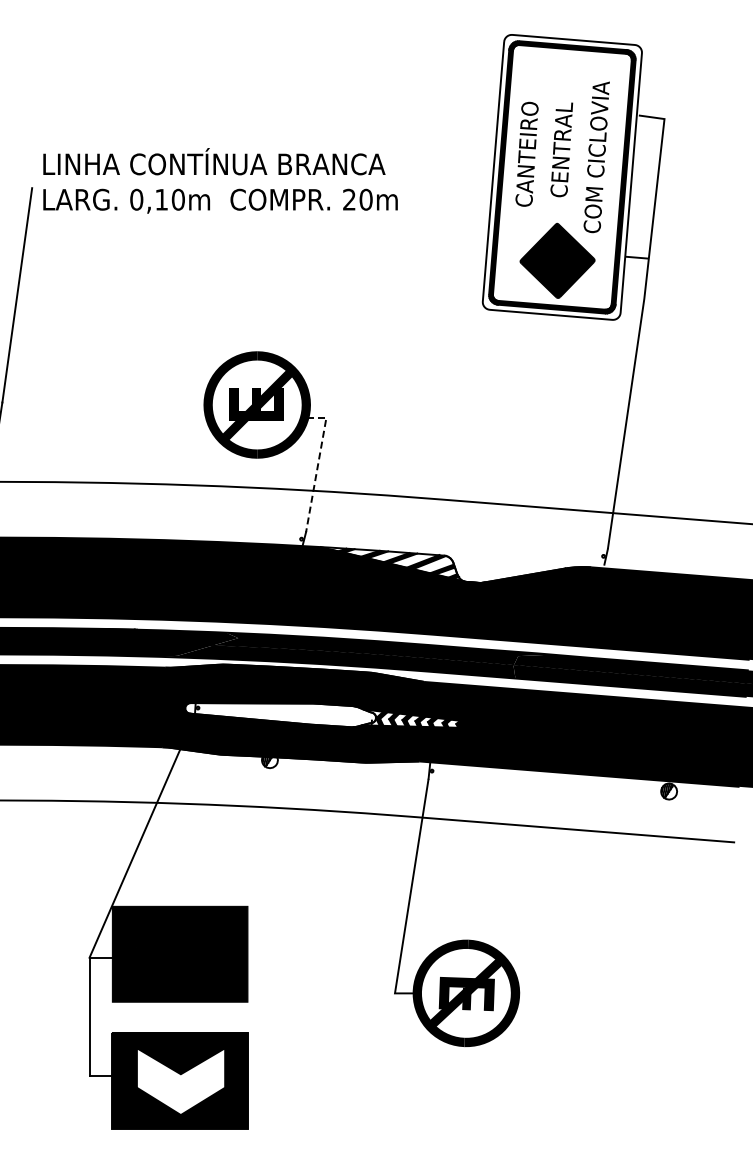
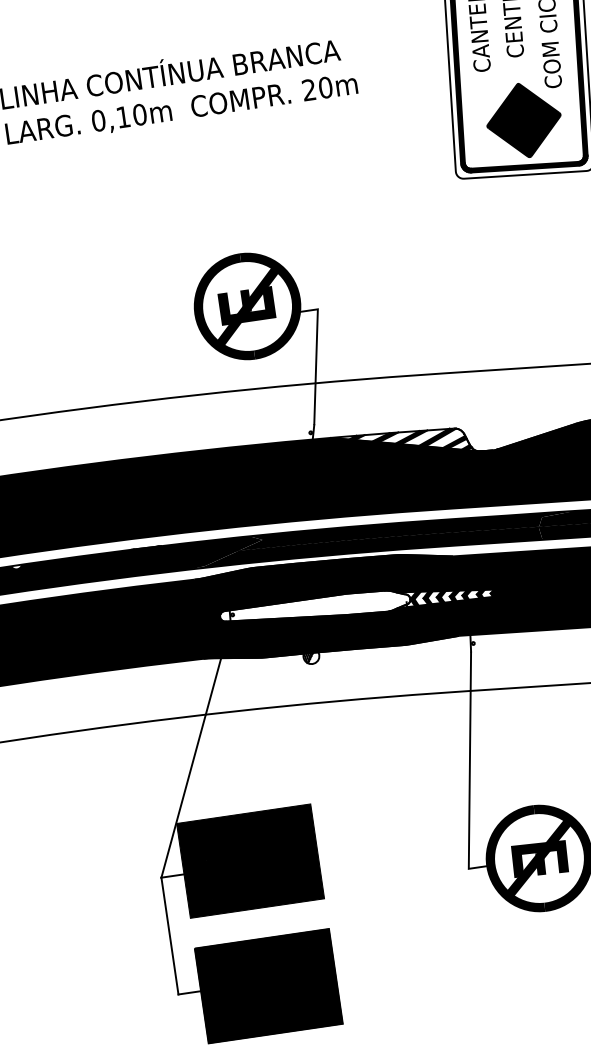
line: (318, 465) -> (316, 357), dashed -> solid
fill: (180, 1081) -> (269, 986), added

